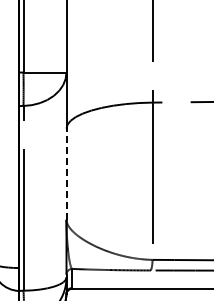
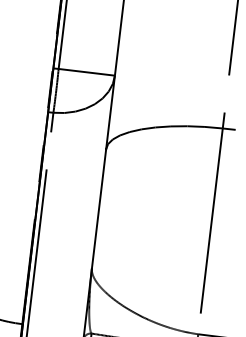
line: (66, 174) -> (99, 209), dashed -> solid

